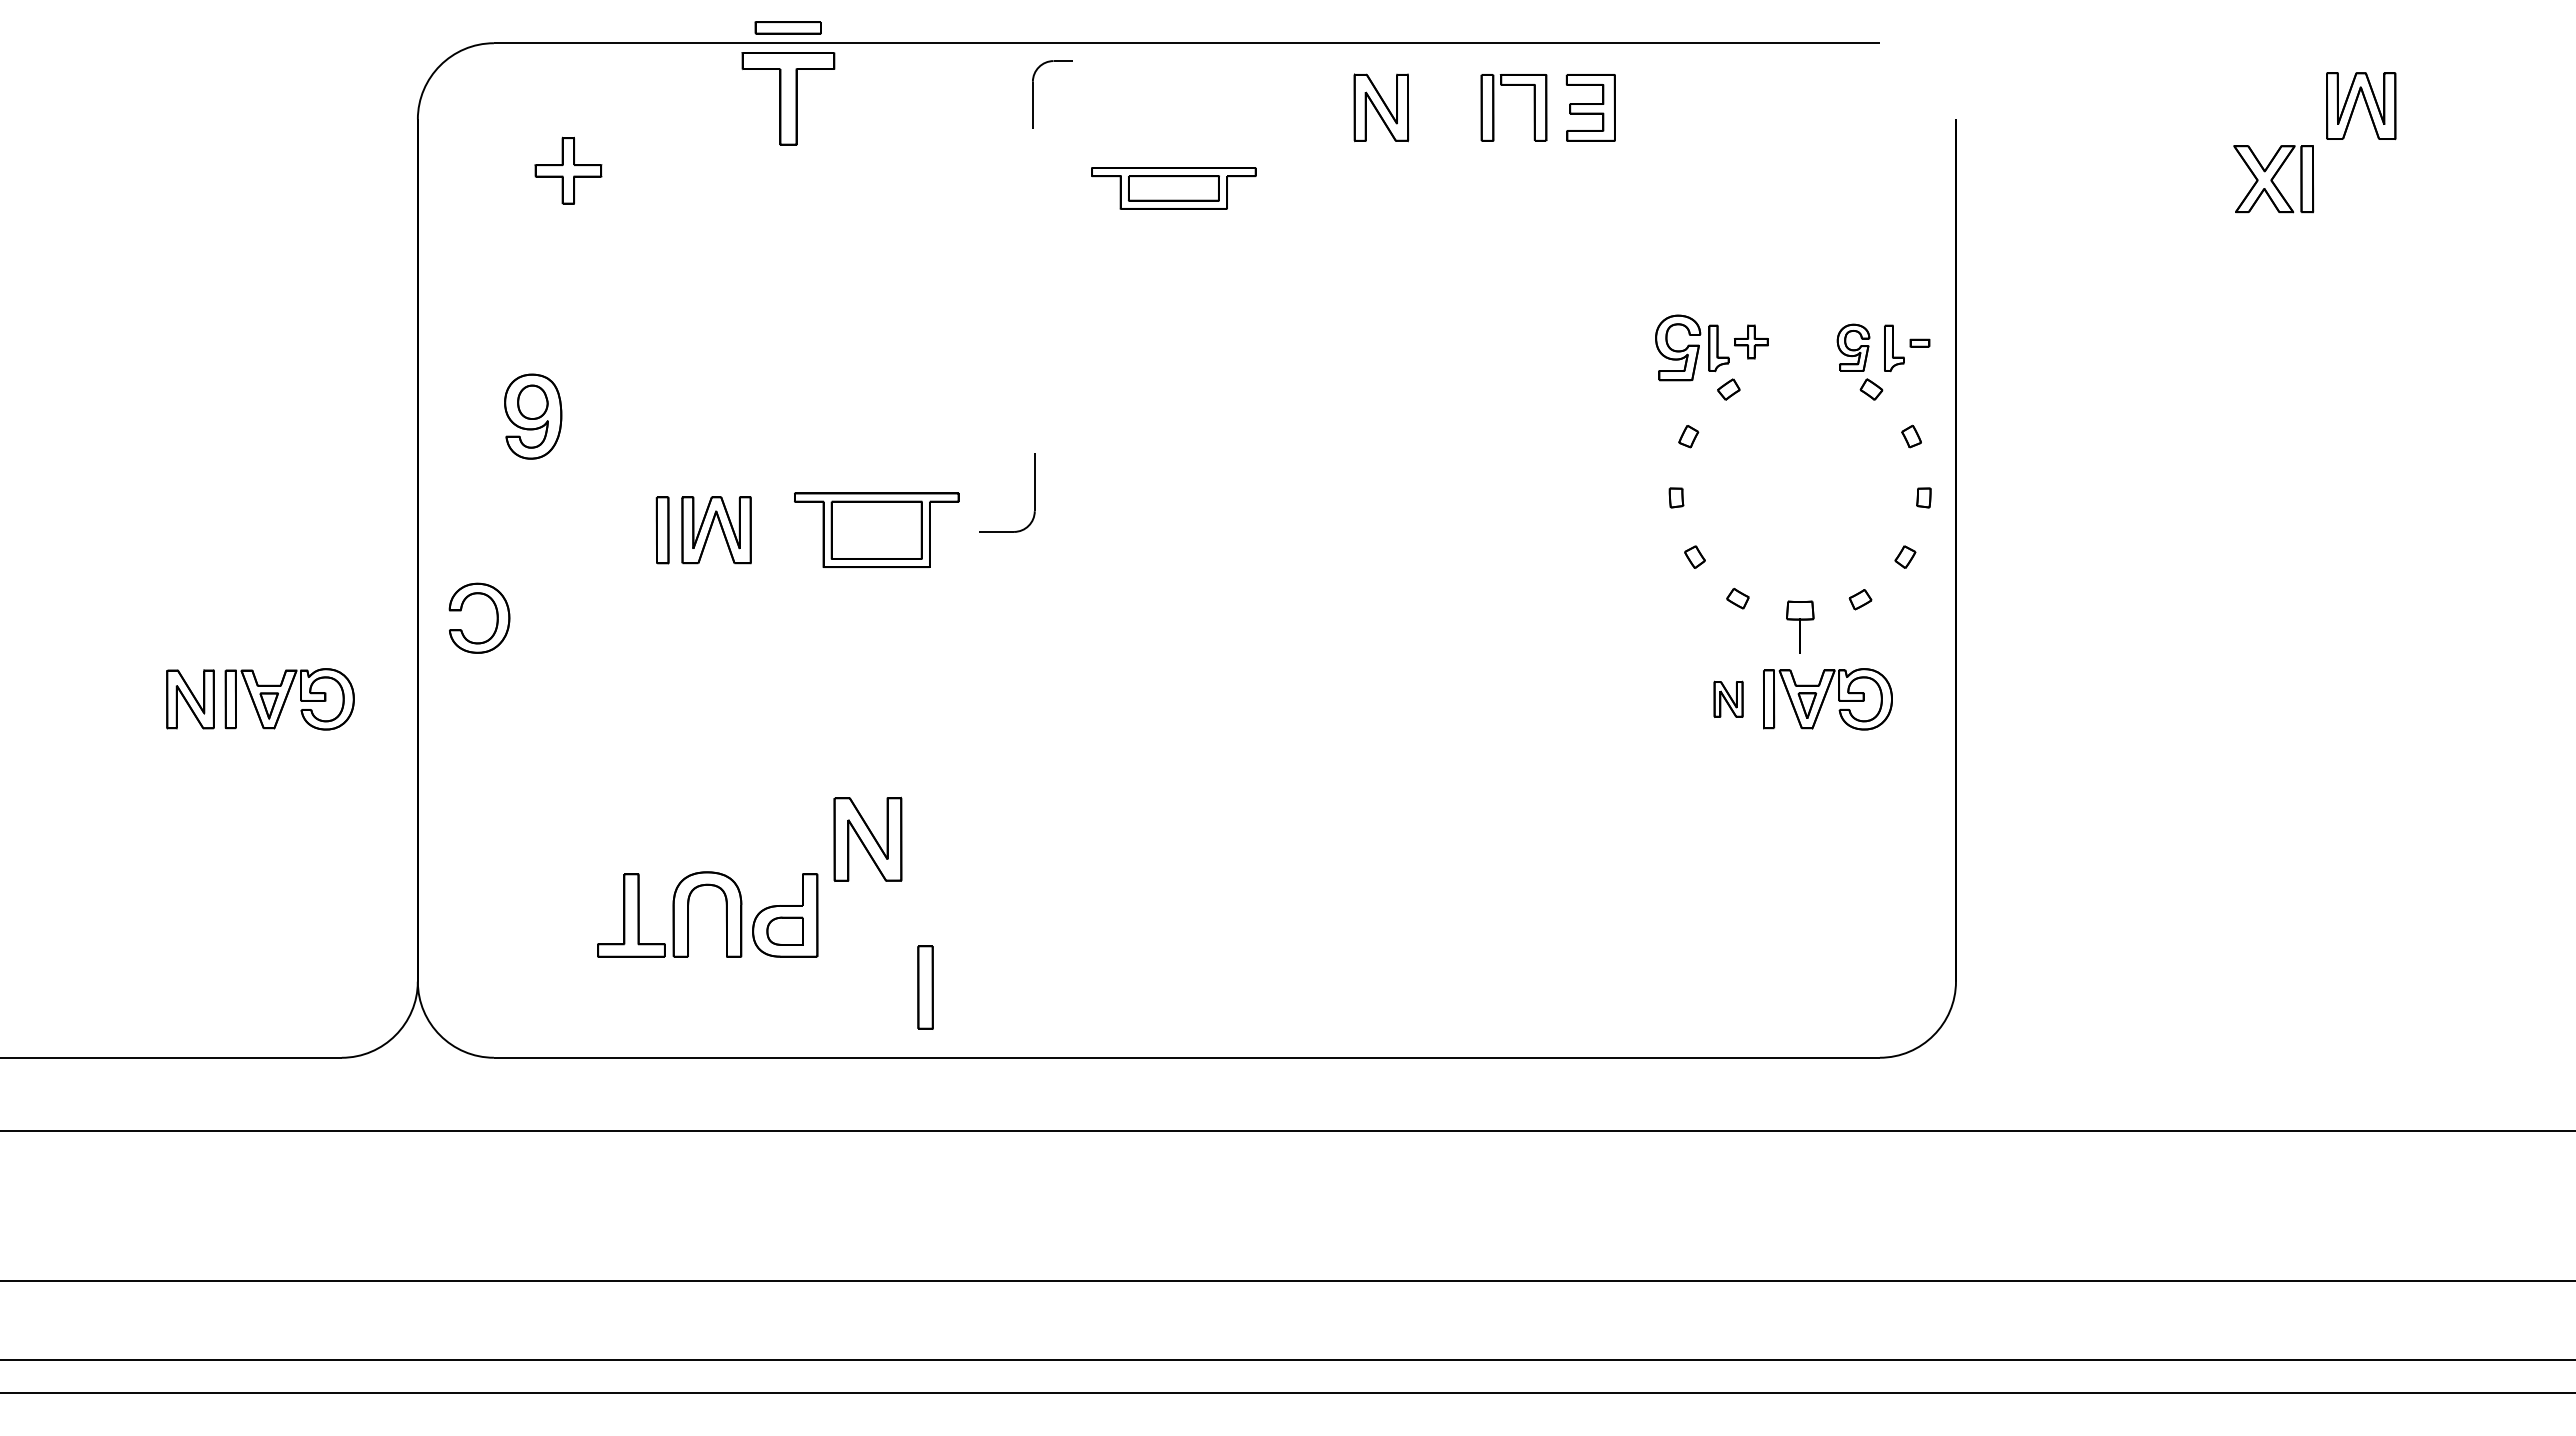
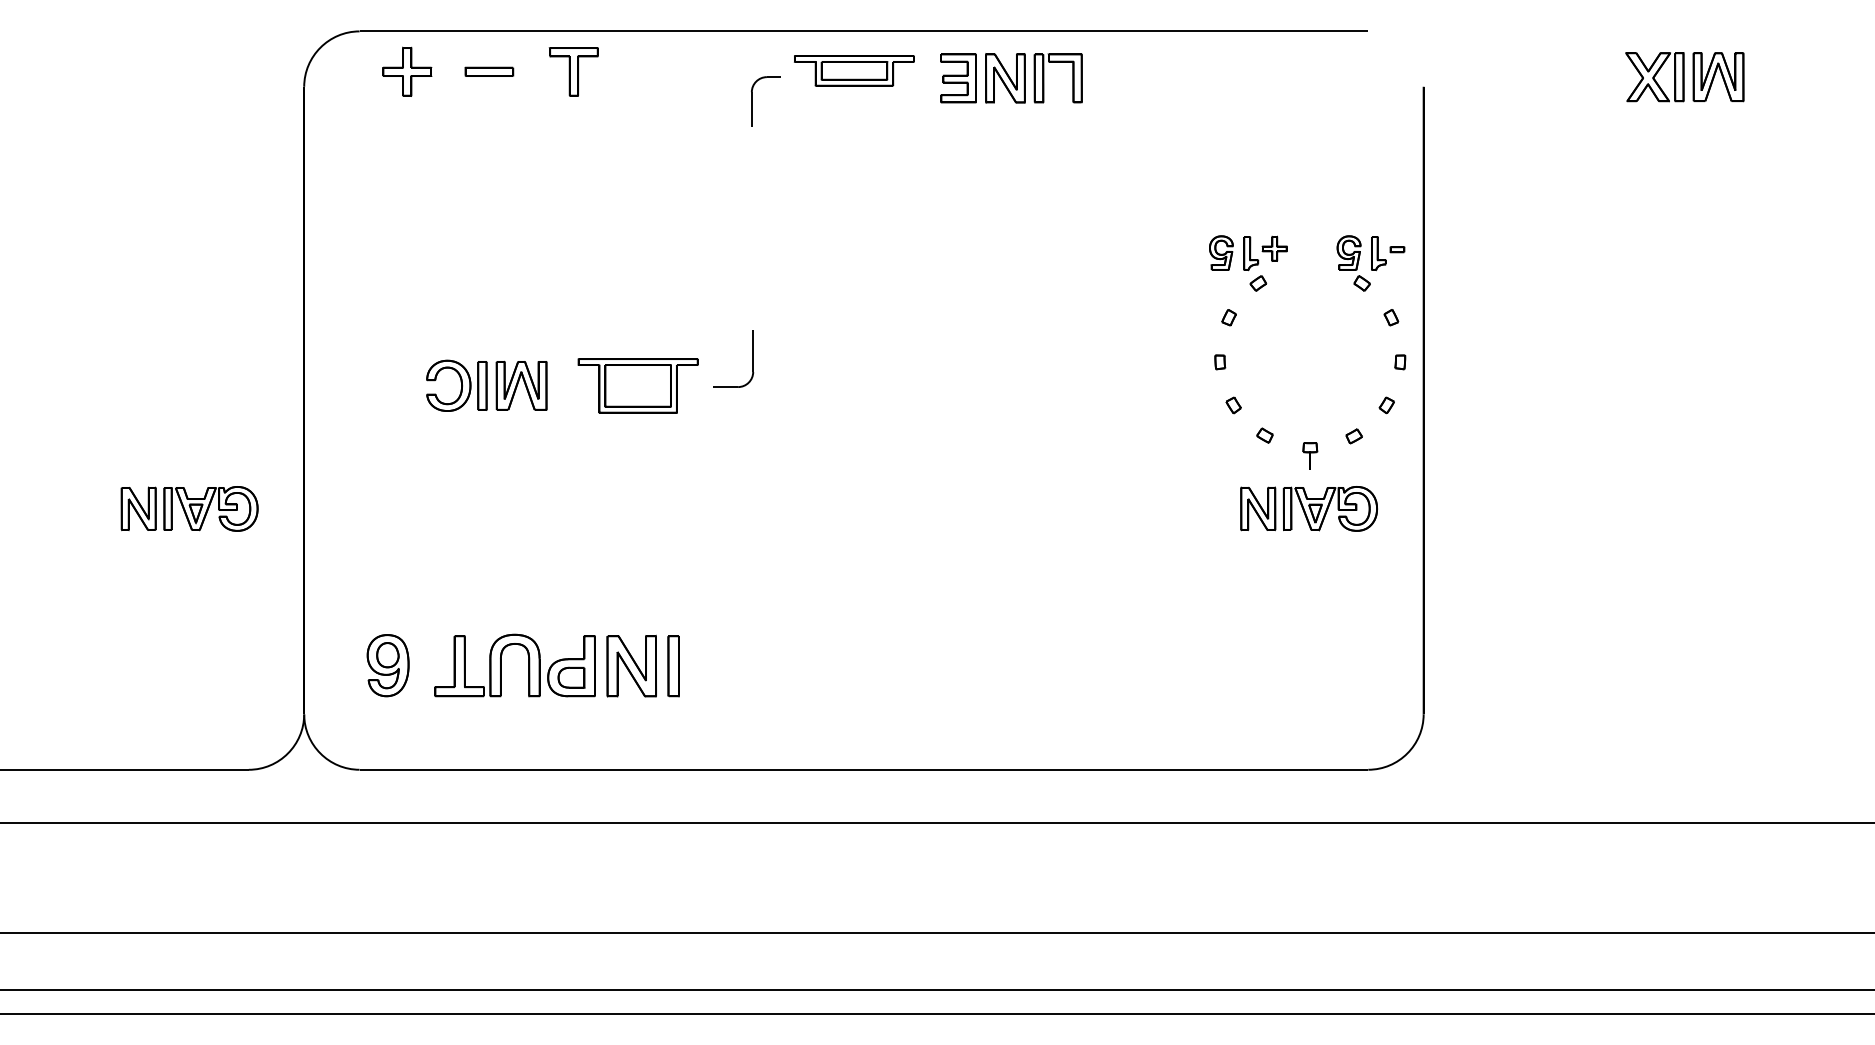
part: (787, 27) -> (488, 71), moved
part: (1033, 94) -> (752, 101), moved
part: (788, 98) -> (573, 71), size x0.71
part: (1494, 107) -> (1044, 78), moved
part: (1590, 107) -> (958, 78), moved
part: (568, 170) -> (407, 71), moved
part: (2273, 179) -> (1654, 77), moved
part: (1173, 188) -> (854, 70), moved
part: (1677, 347) -> (1220, 252), size x0.71
part: (533, 416) -> (388, 665), moved
part: (496, 617) -> (461, 385), moved
part: (1799, 626) -> (1309, 455), size x0.71
part: (1728, 699) -> (1258, 509), size x1.67
part: (867, 838) -> (631, 665), moved
part: (925, 987) -> (673, 666), moved

